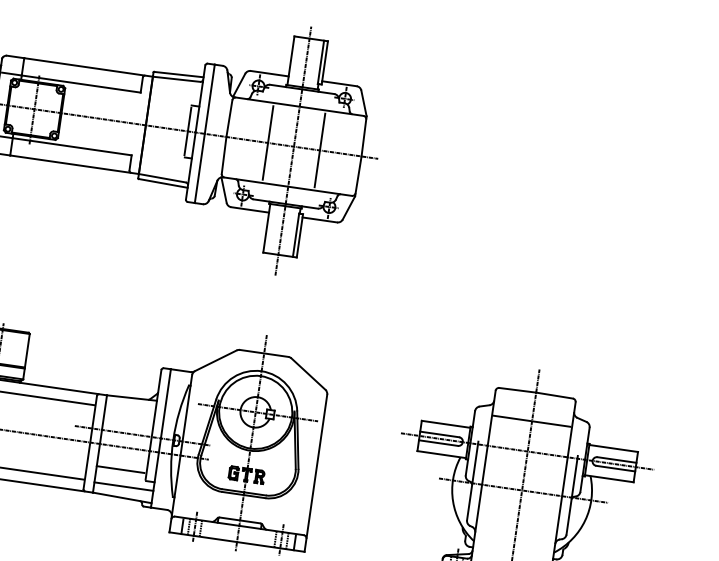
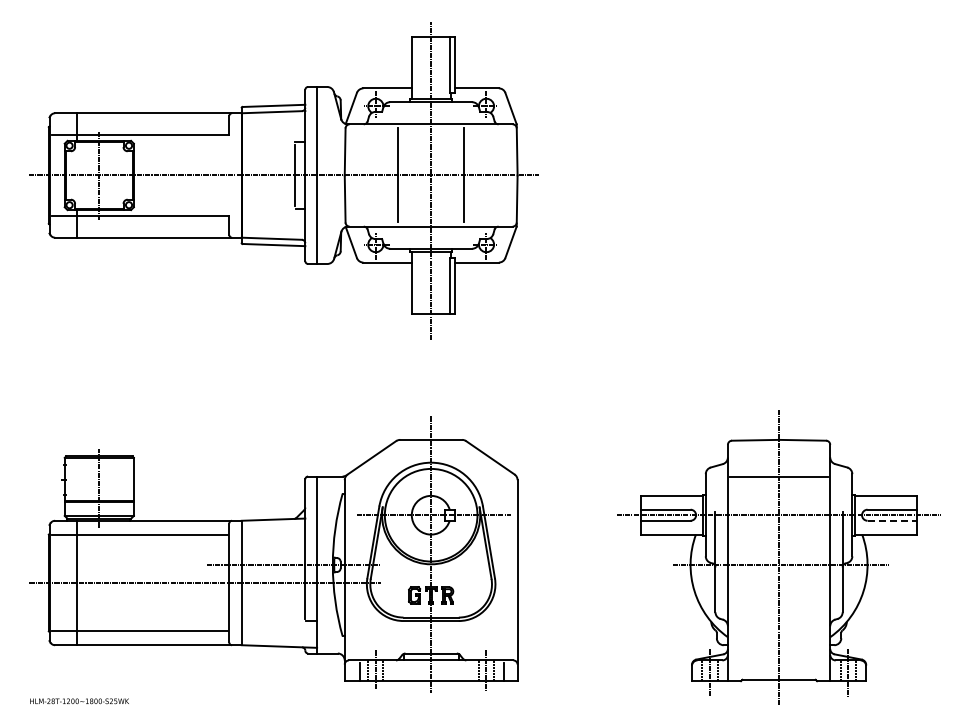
line: (615, 468) -> (892, 520), solid -> dashed
line: (120, 469) -> (271, 611), removed
line: (123, 486) -> (279, 632), removed

